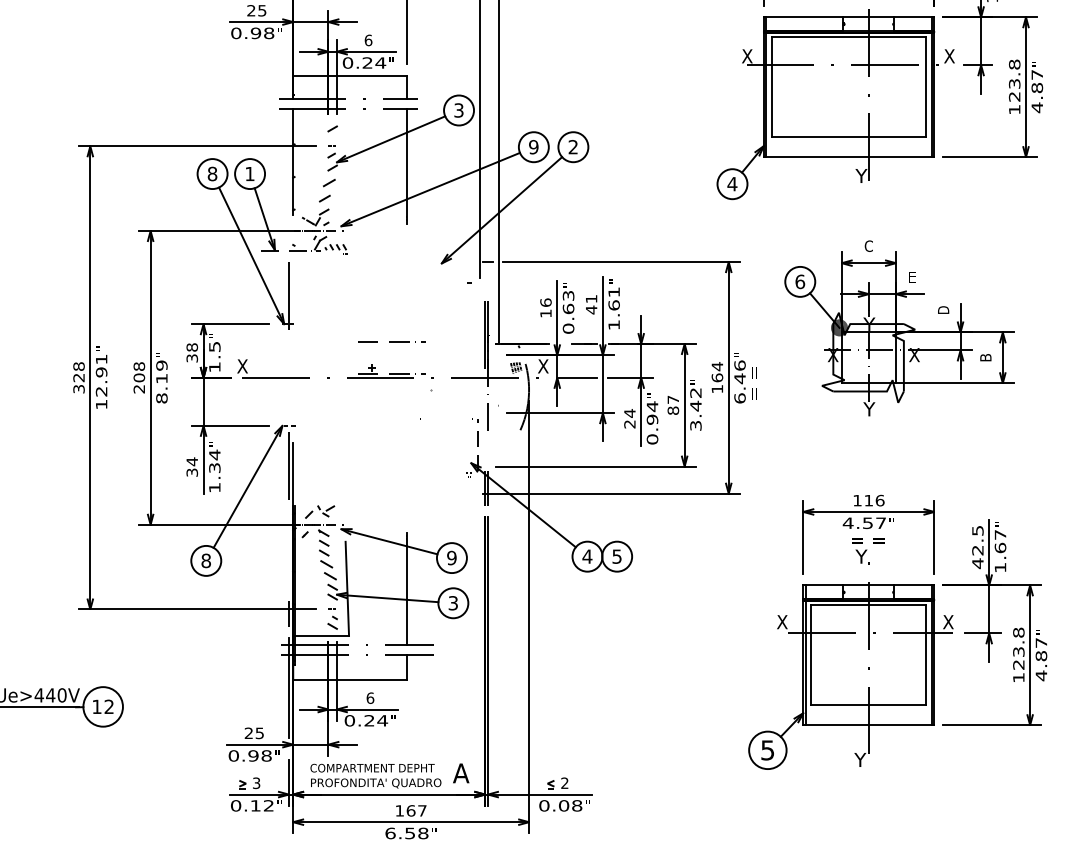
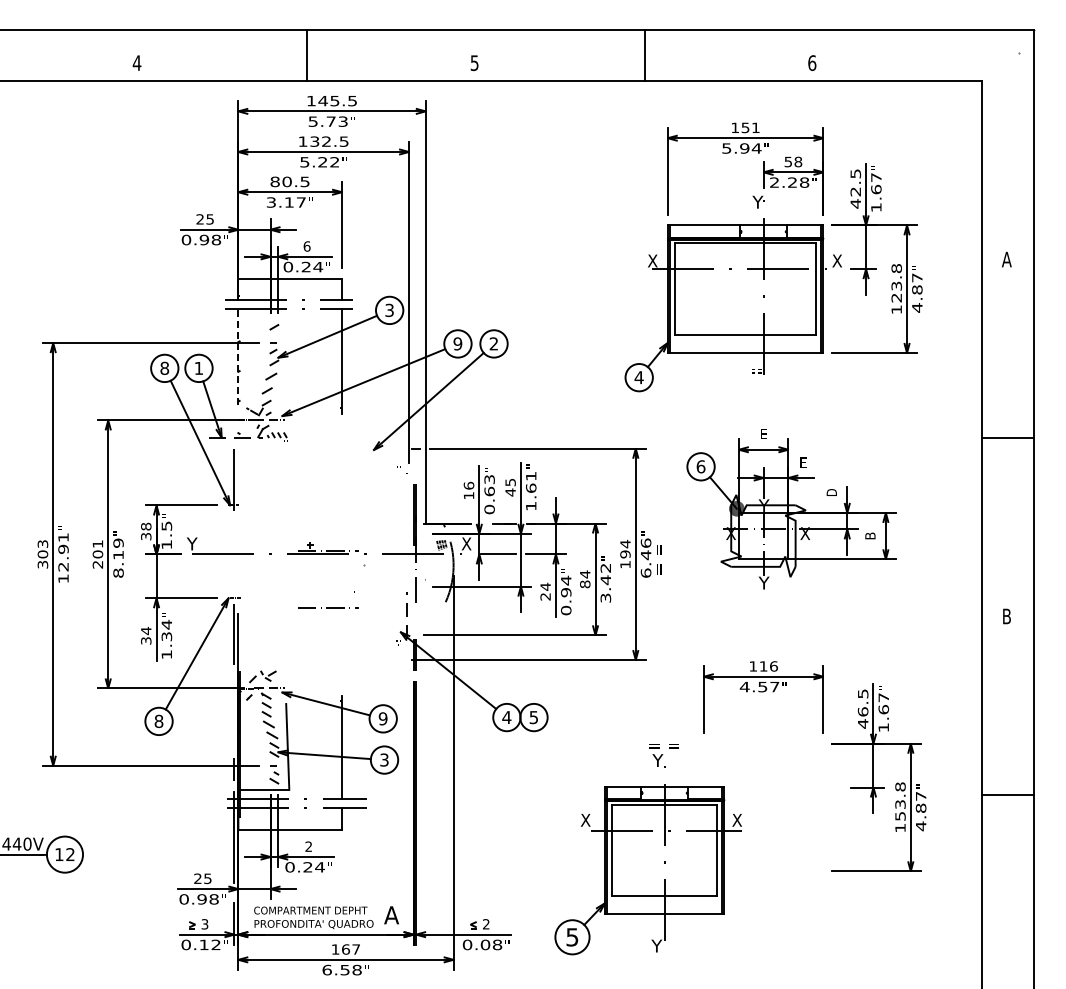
line: (293, 160) -> (238, 356), solid -> dashed
text: (861, 175) -> (756, 369), Y -> = =
text: (868, 246) -> (763, 434), C -> E
text: (591, 299) -> (510, 482), 41 -> 45
line: (391, 341) -> (328, 607), moved
text: (241, 365) -> (191, 543), X -> Y
text: (138, 367) -> (97, 544), 208 -> 201
text: (78, 372) -> (42, 549), 328 -> 303
text: (717, 377) -> (625, 554), 164 -> 194
text: (673, 399) -> (585, 574), 87 -> 84
text: (977, 550) -> (862, 711), 42.5 -> 46.5
part: (850, 654) -> (647, 849), moved
text: (1018, 665) -> (900, 816), 123.8 -> 153.8
text: (370, 697) -> (308, 846), 6 -> 2

